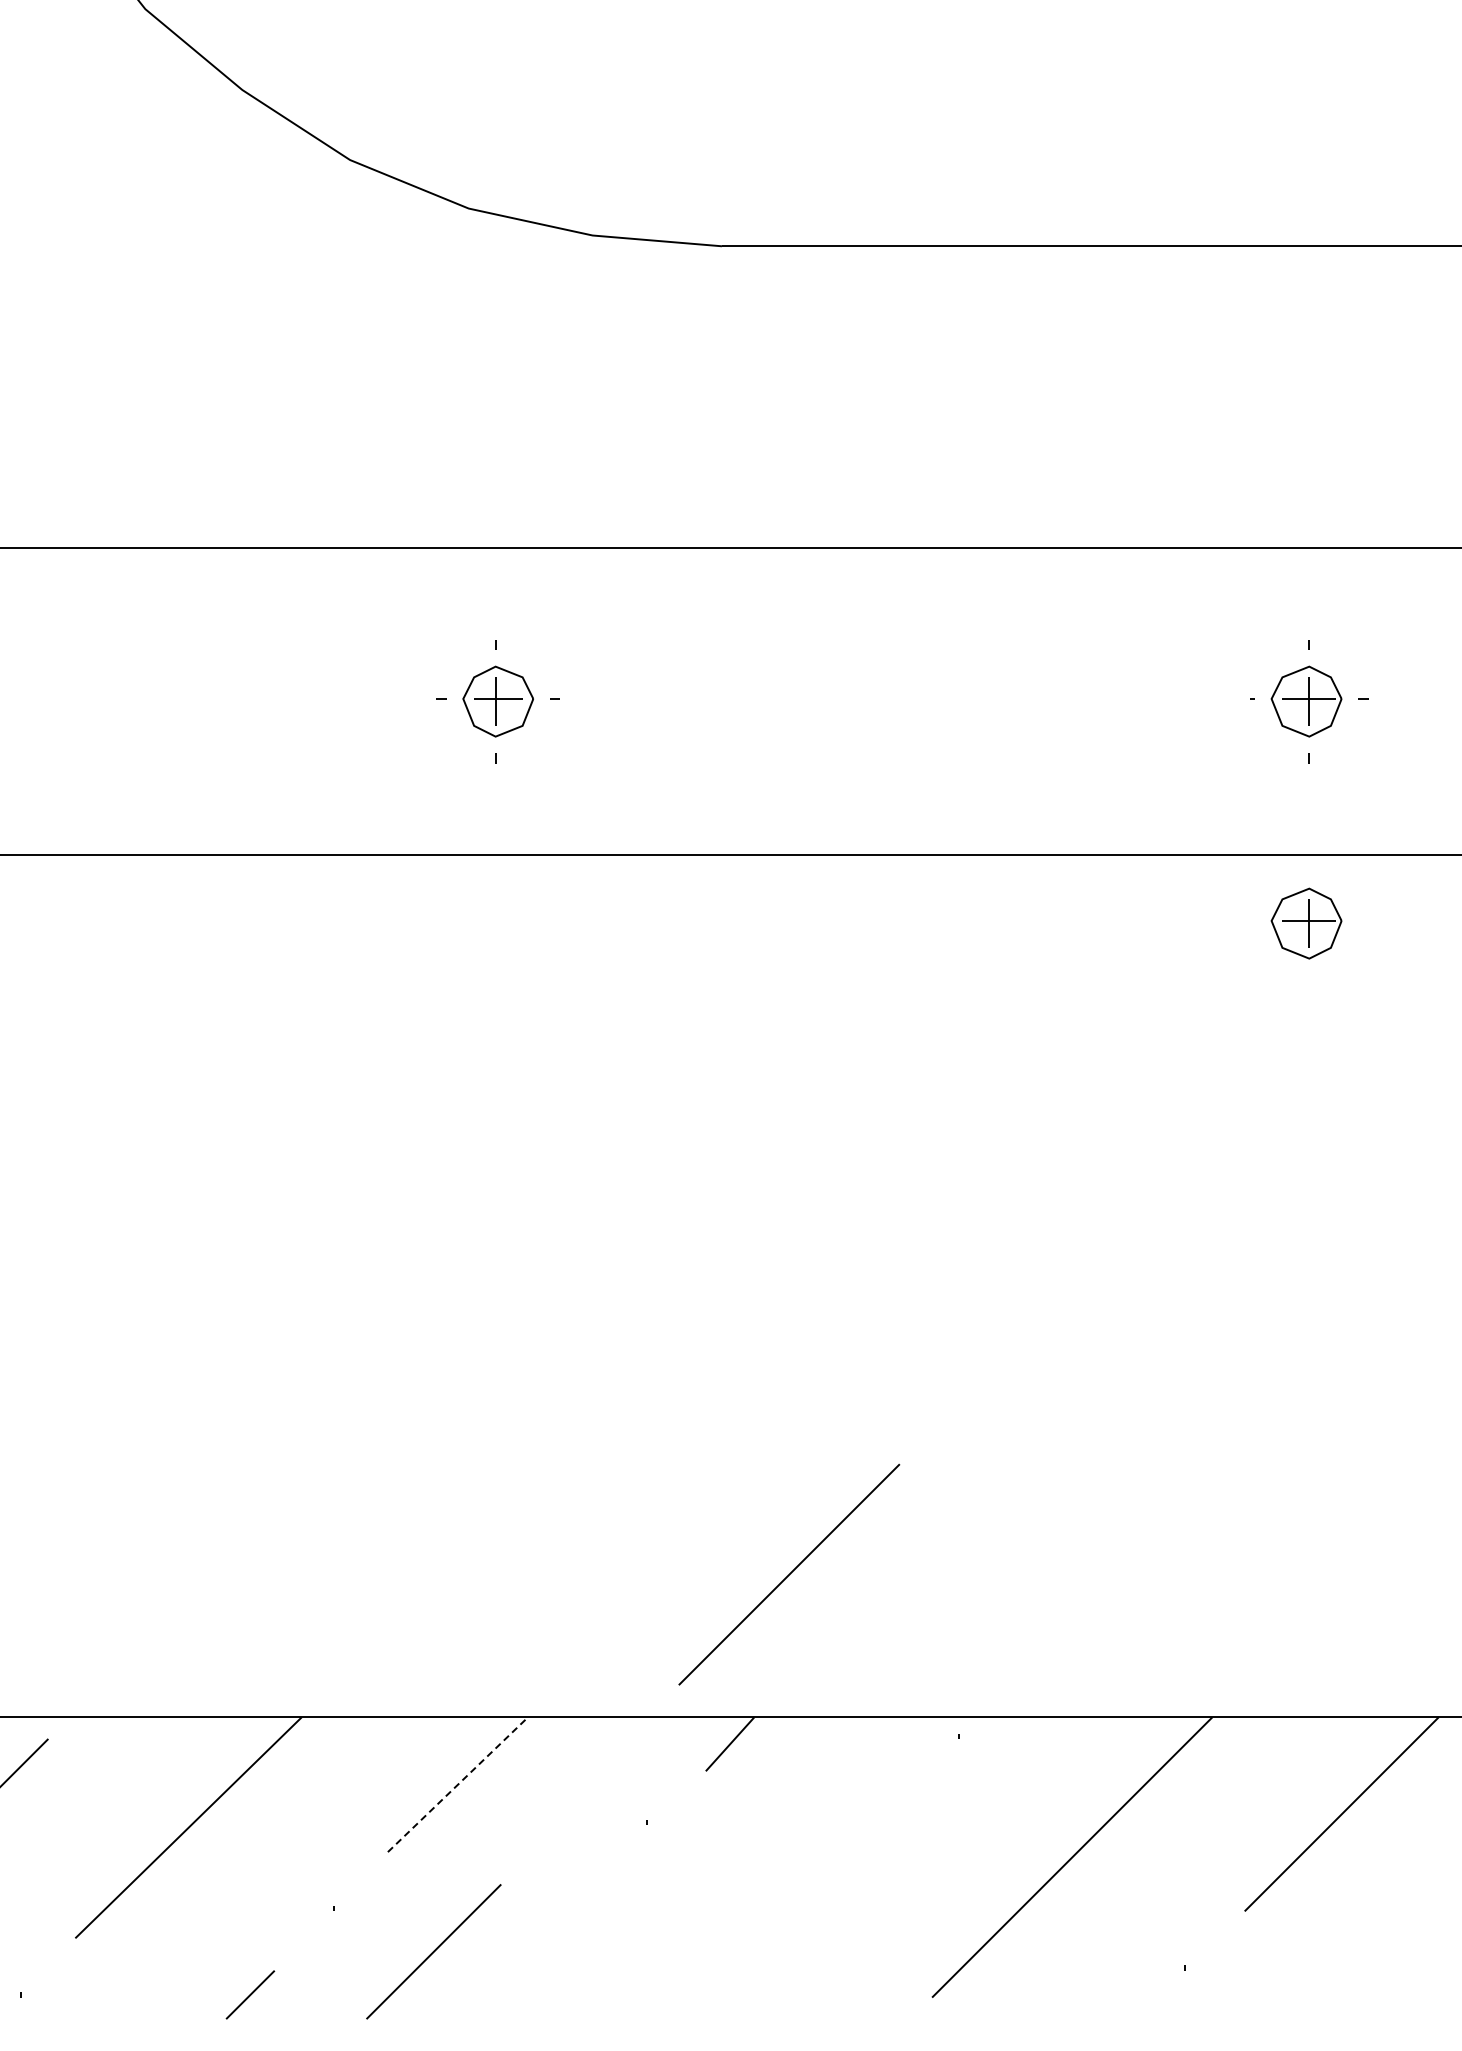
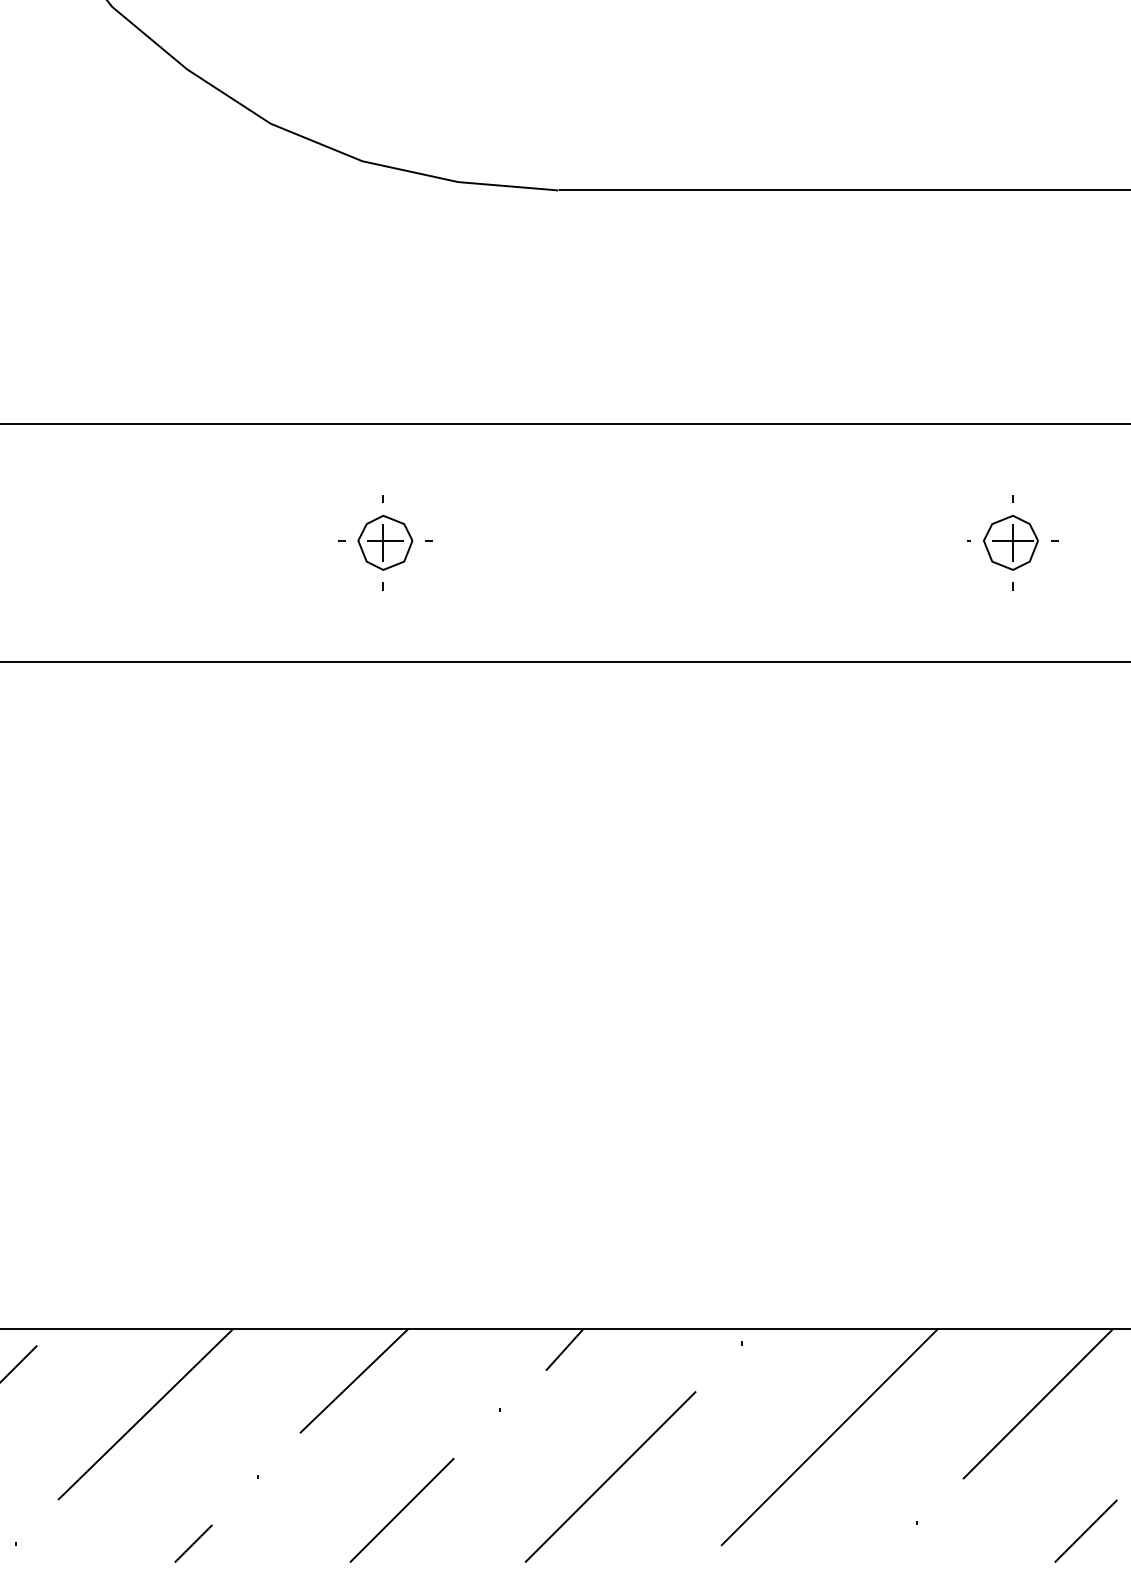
part: (1306, 923) -> (1010, 714), removed
line: (789, 1574) -> (610, 1476), moved
line: (458, 1784) -> (354, 1380), dashed -> solid
line: (433, 1951) -> (401, 1510), moved
line: (1403, 1978) -> (1085, 1531), added

